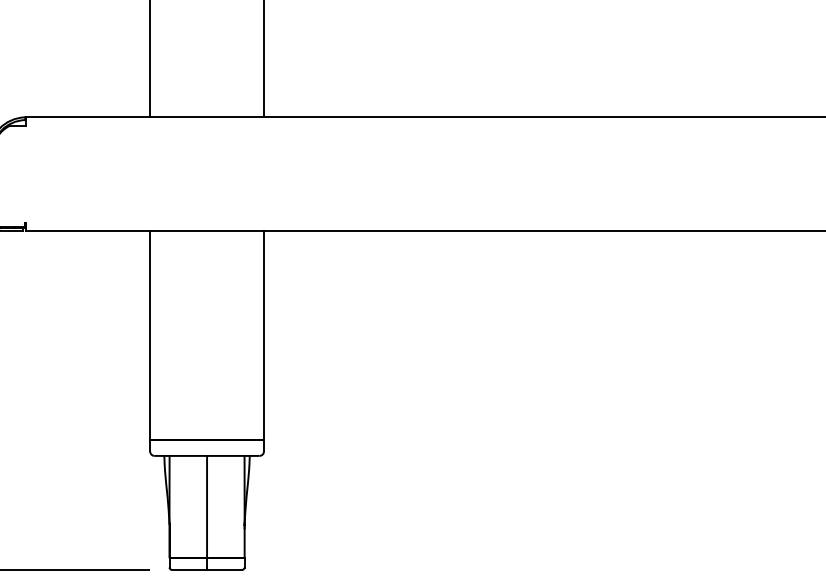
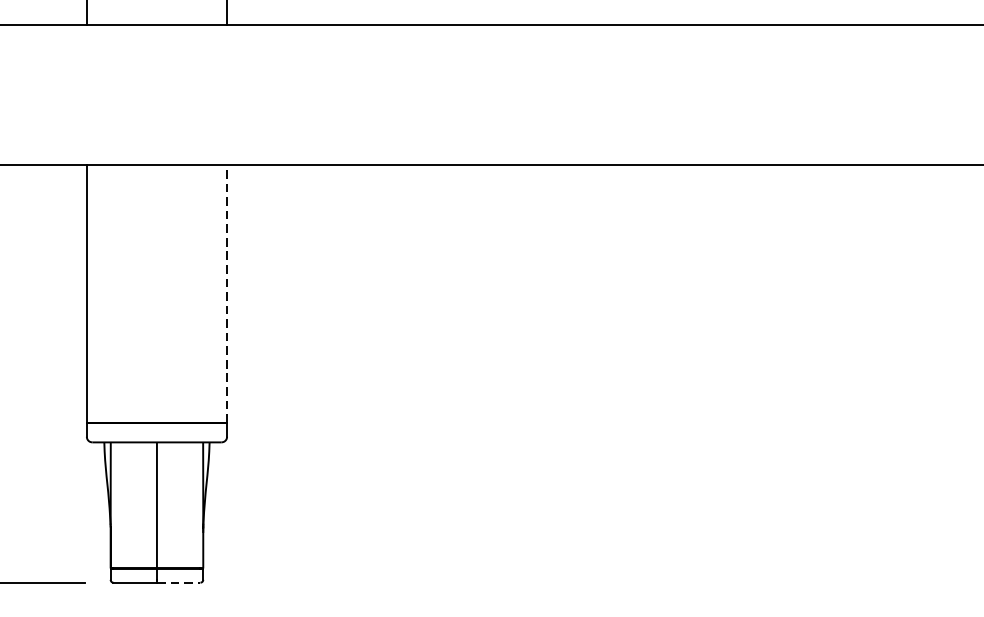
line: (263, 335) -> (226, 293), solid -> dashed
line: (224, 569) -> (178, 582), solid -> dashed

